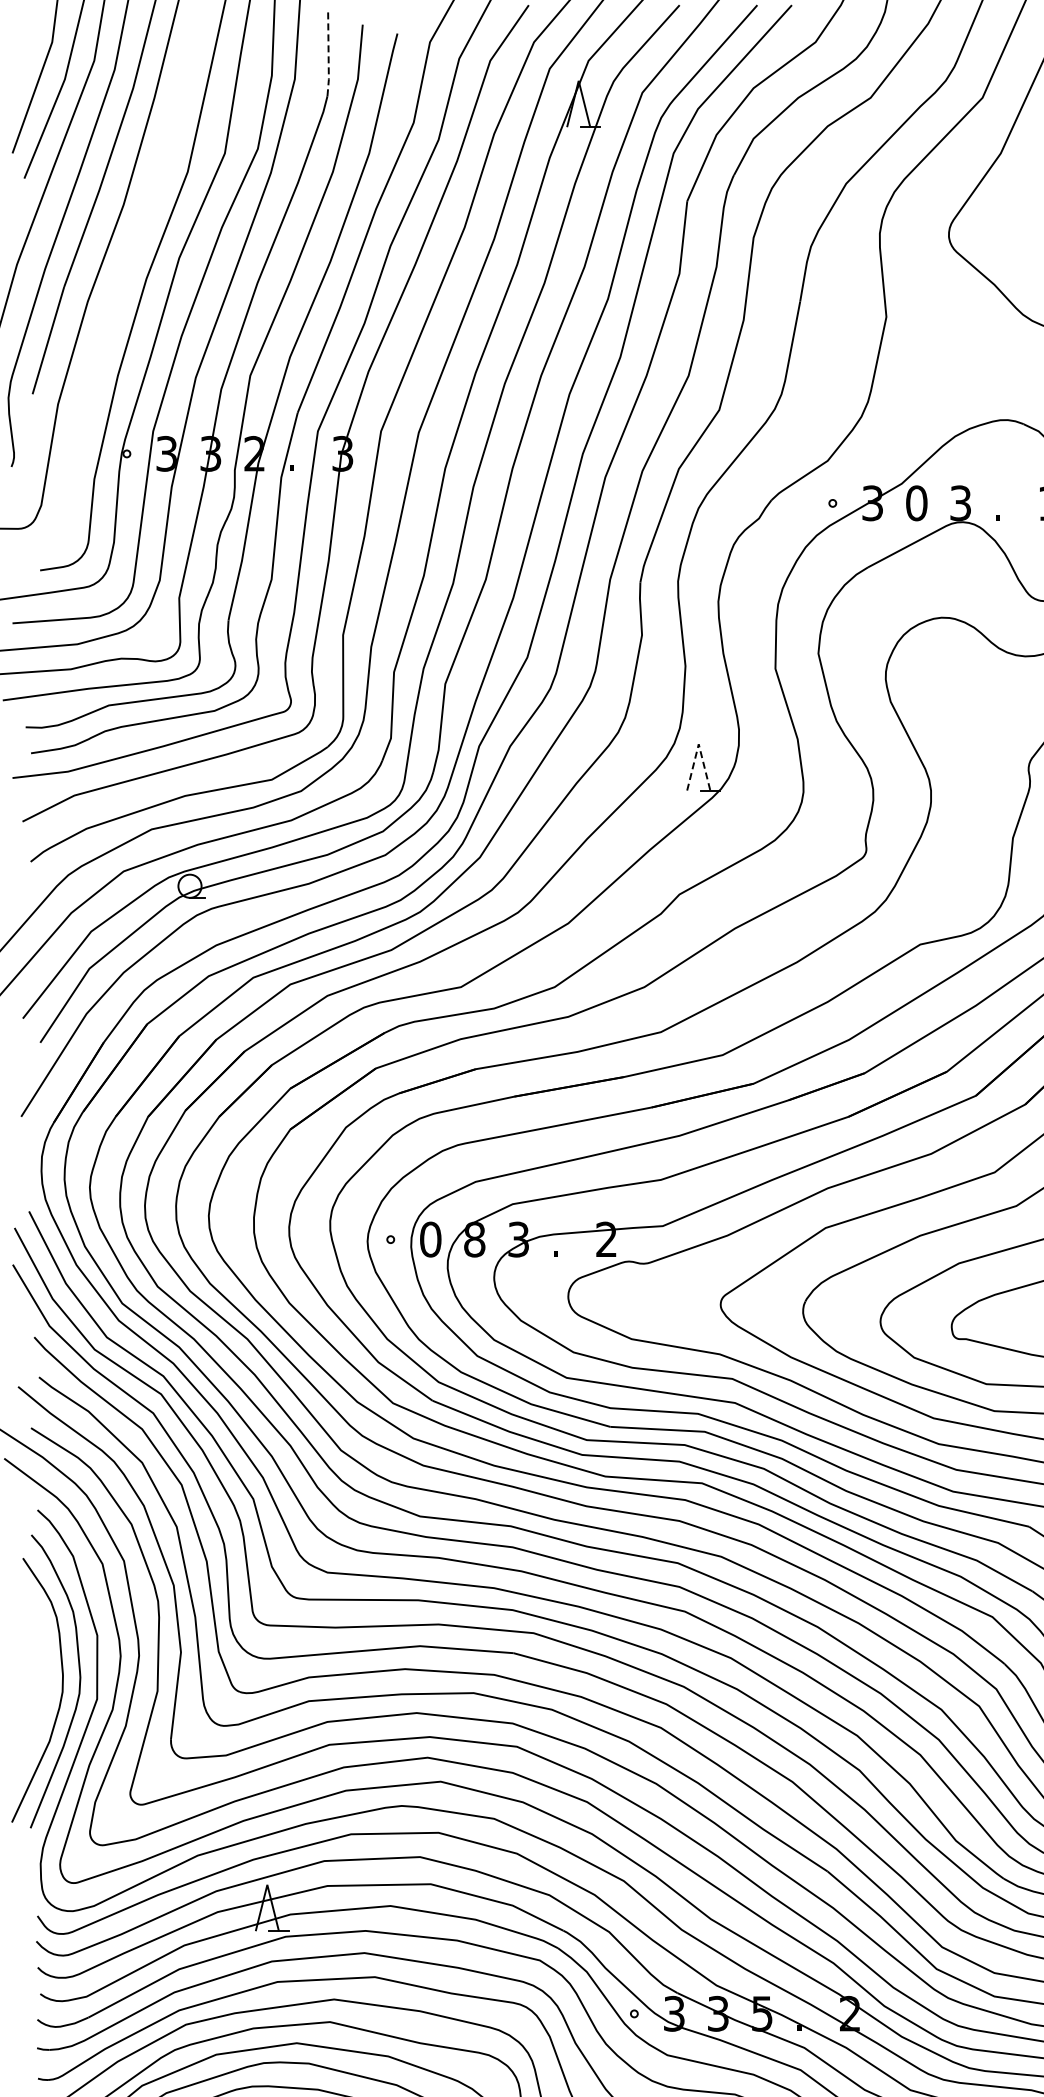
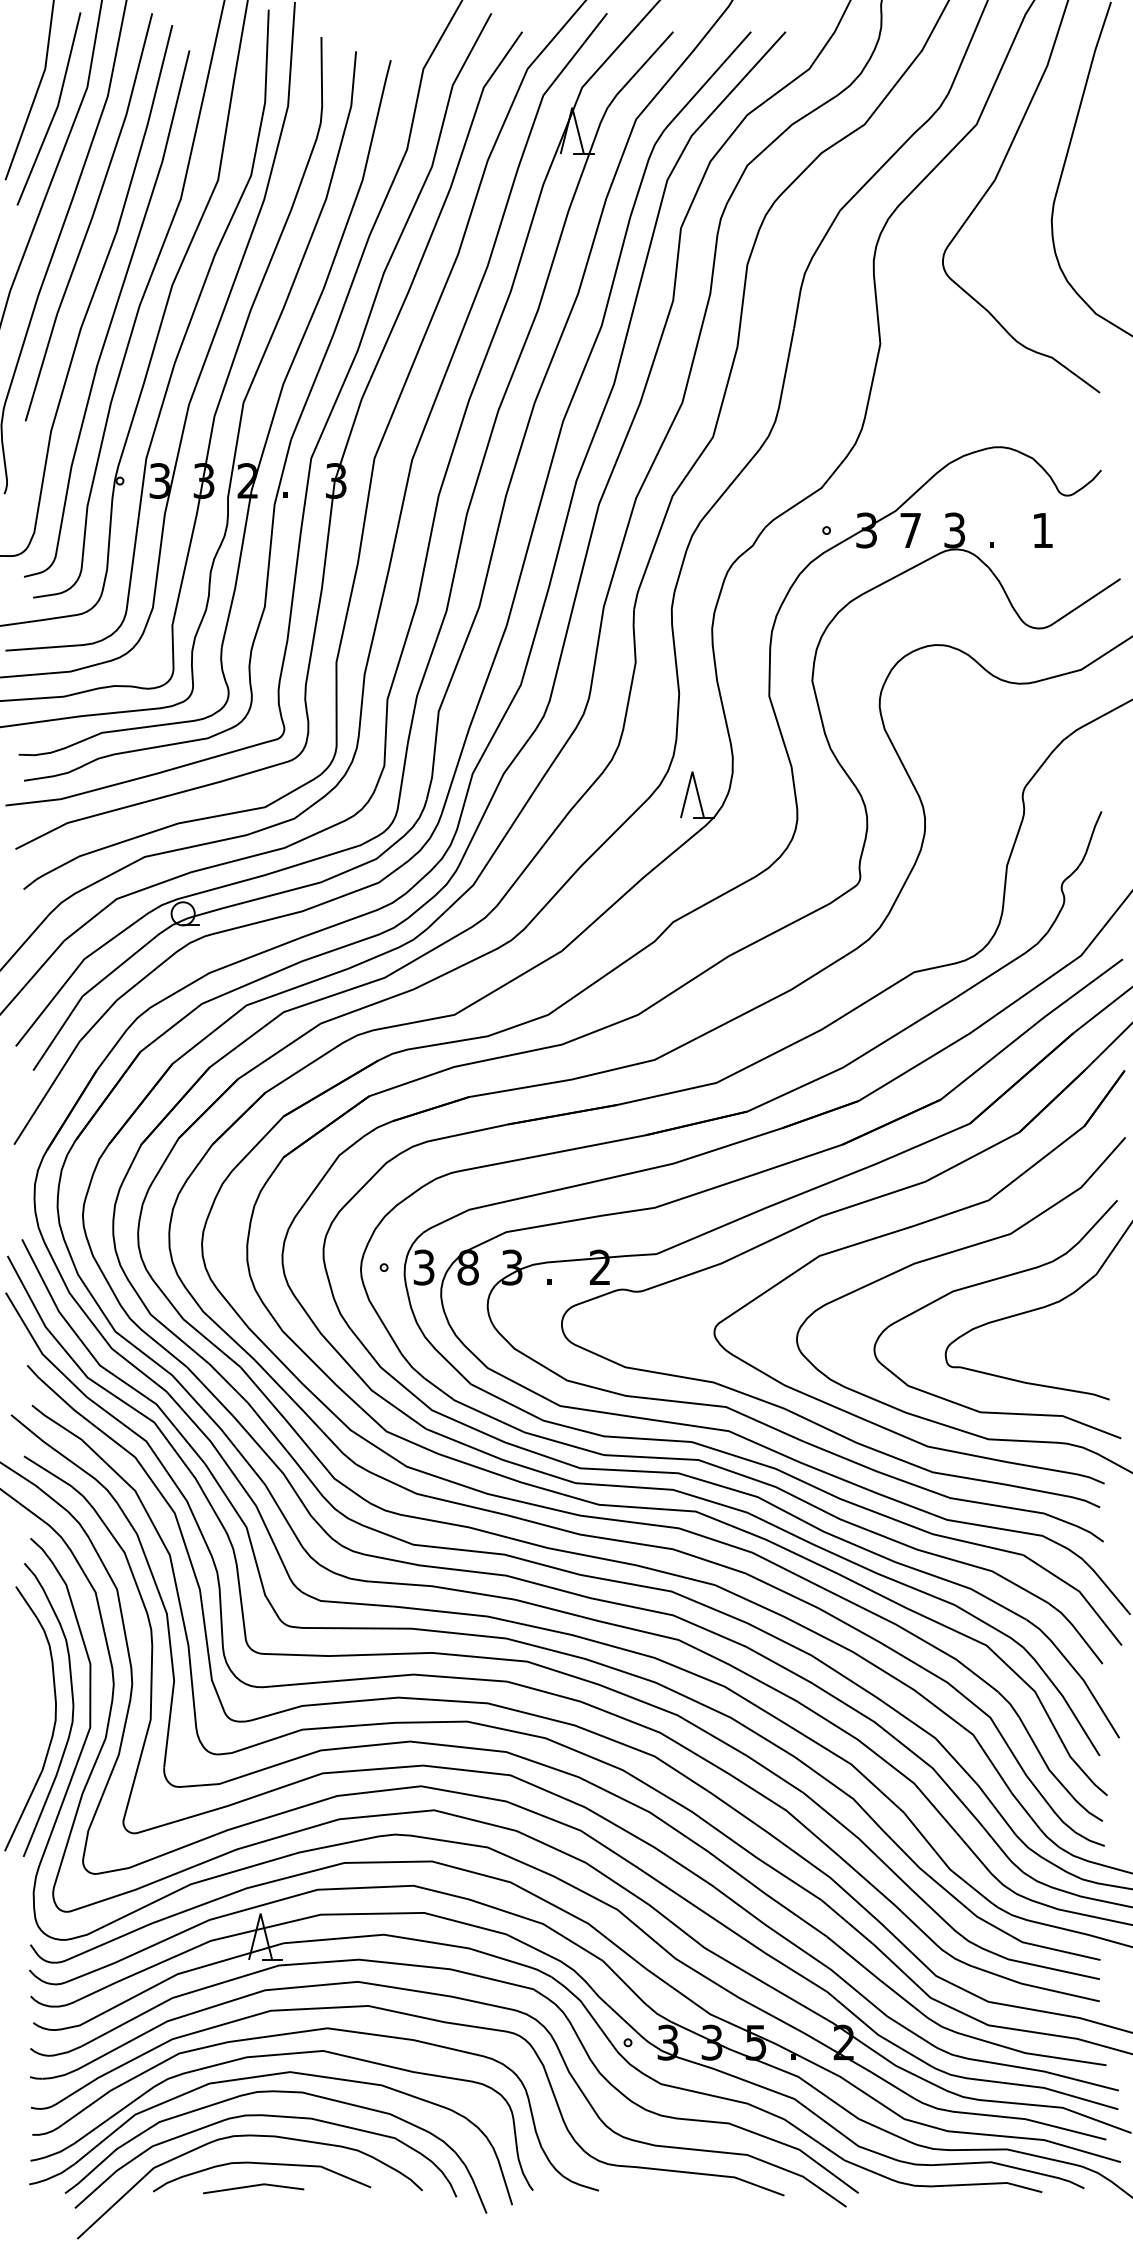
line: (328, 53) -> (321, 80), dashed -> solid
curve: (119, 287) -> (112, 314), added
text: (916, 503) -> (910, 530), 0 -> 7
line: (698, 744) -> (692, 771), dashed -> solid
text: (430, 1239) -> (423, 1267), 0 -> 3

